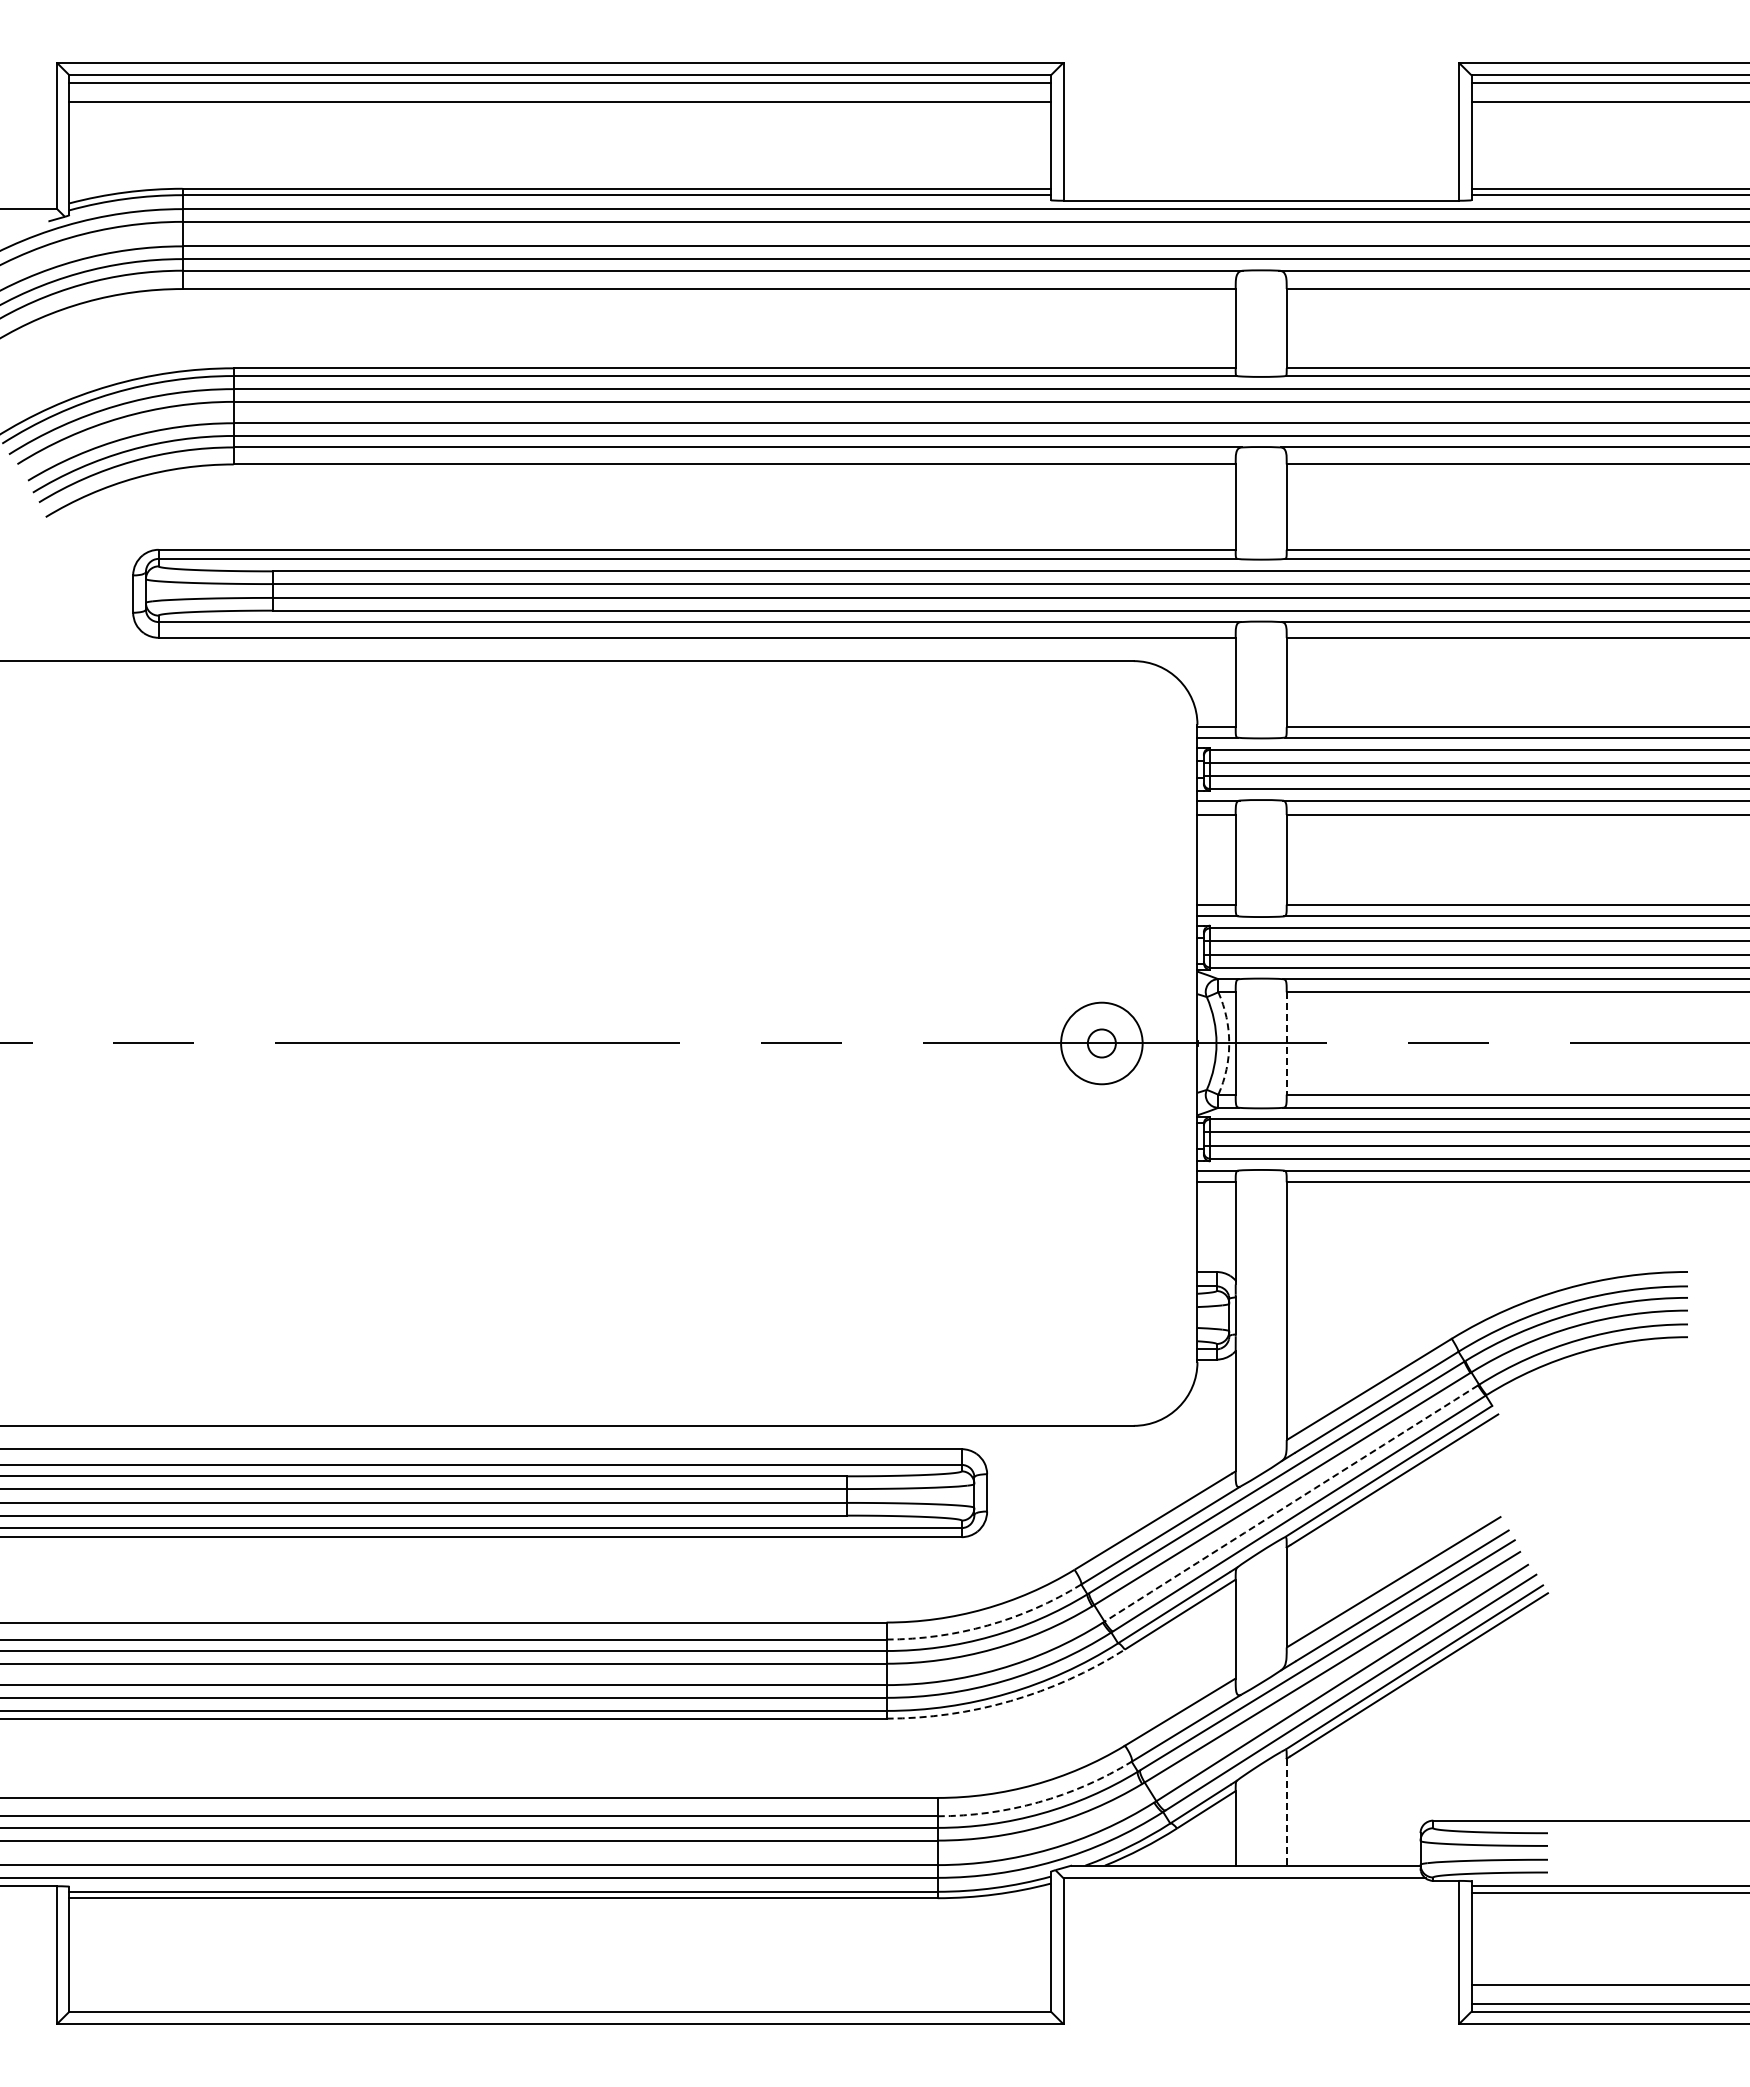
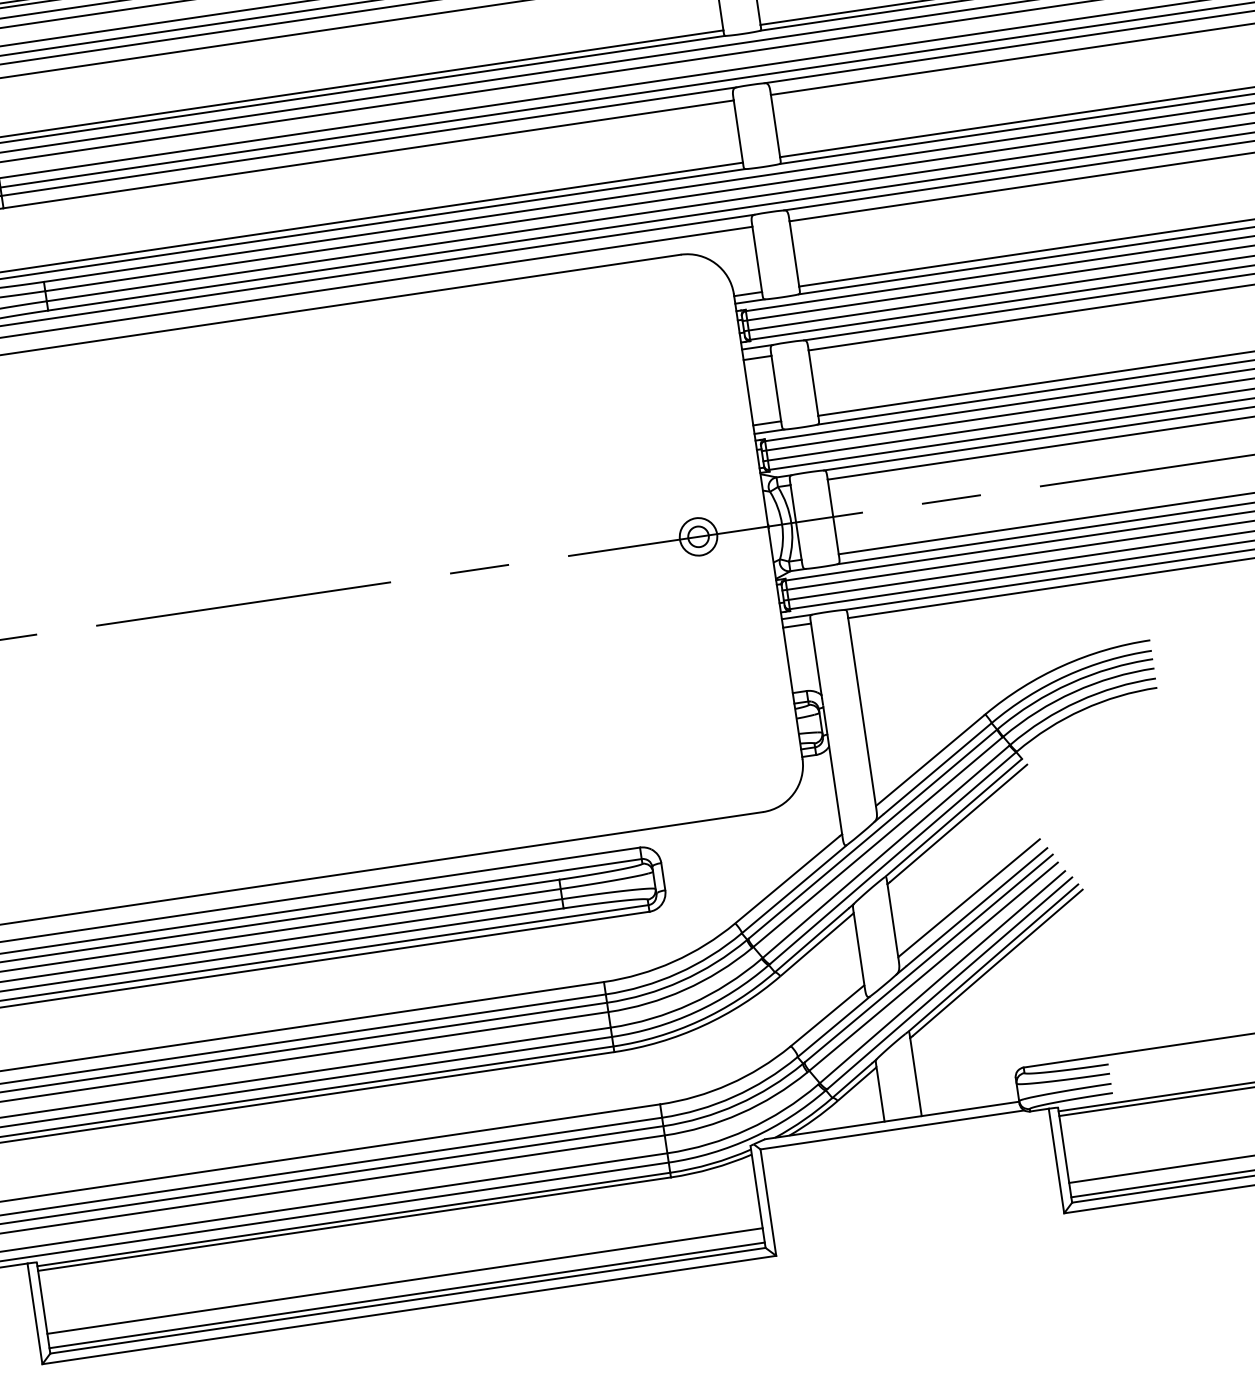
circle: (1101, 1043) -> (698, 536), size x0.62
arc: (1229, 1043) -> (791, 523), dashed -> solid
line: (1286, 1043) -> (833, 516), dashed -> solid
arc: (1291, 1503) -> (886, 851), dashed -> solid
arc: (987, 1625) -> (677, 973), dashed -> solid
arc: (1010, 1701) -> (702, 1026), dashed -> solid
arc: (1038, 1802) -> (734, 1096), dashed -> solid
line: (1286, 1812) -> (915, 1077), dashed -> solid
line: (559, 1984) -> (404, 1281), added
line: (559, 2004) -> (406, 1295), added

